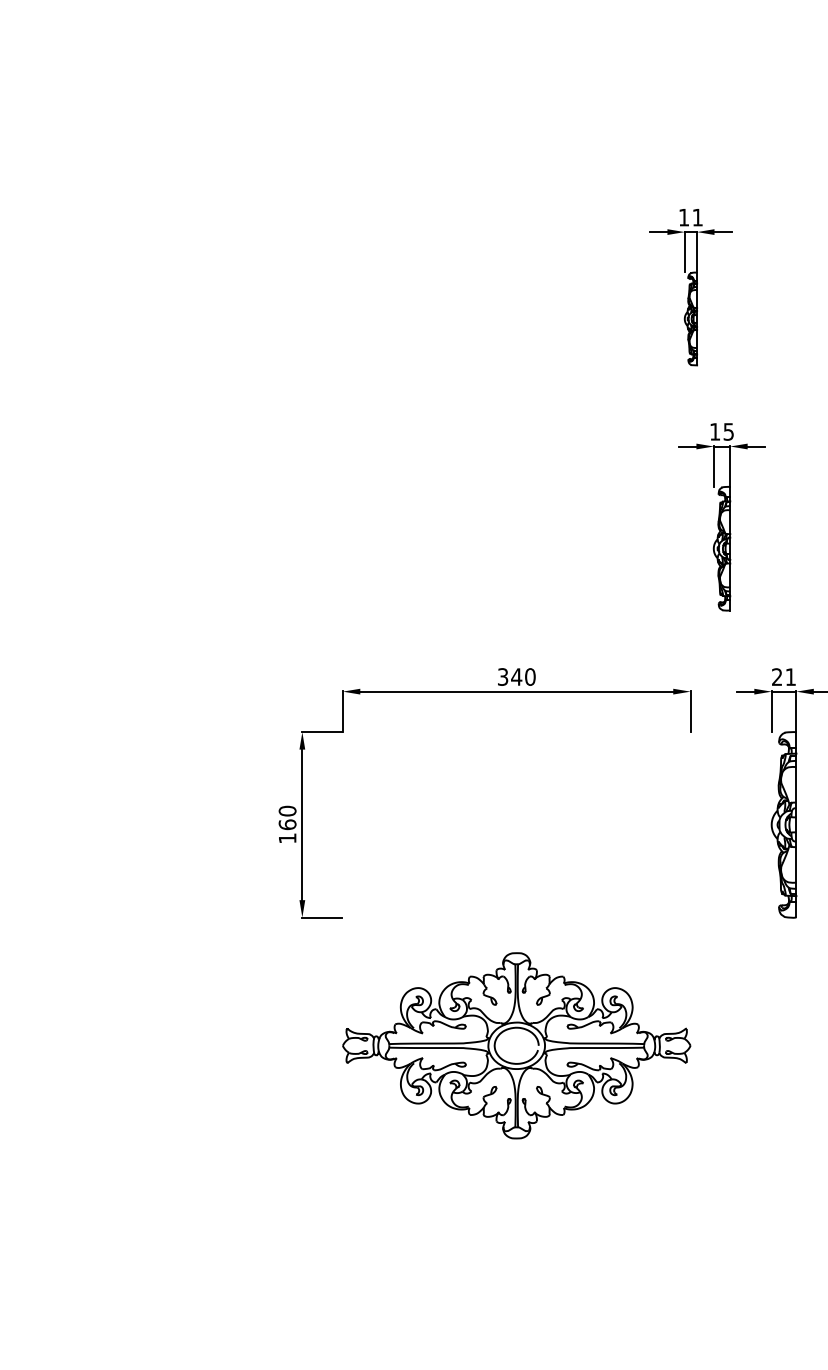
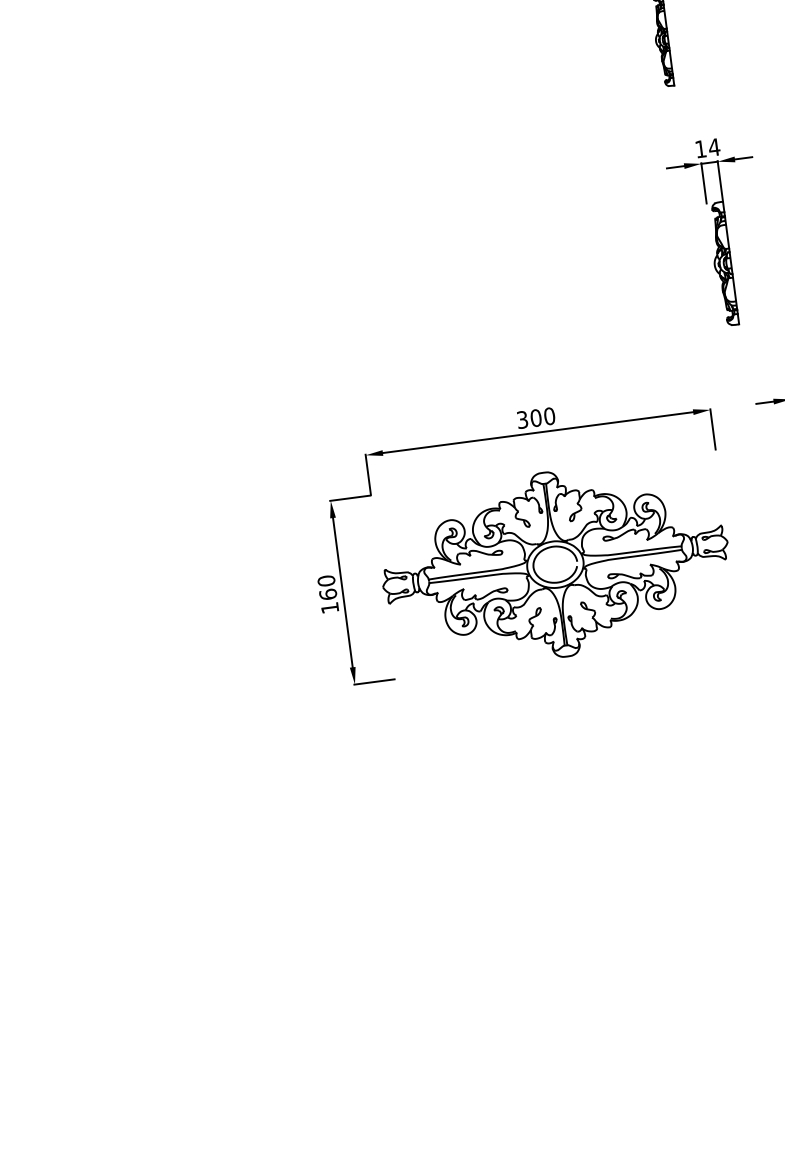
text: (728, 431) -> (714, 147), 15 -> 14
text: (516, 676) -> (535, 417), 340 -> 300
part: (516, 1045) -> (555, 564), moved

